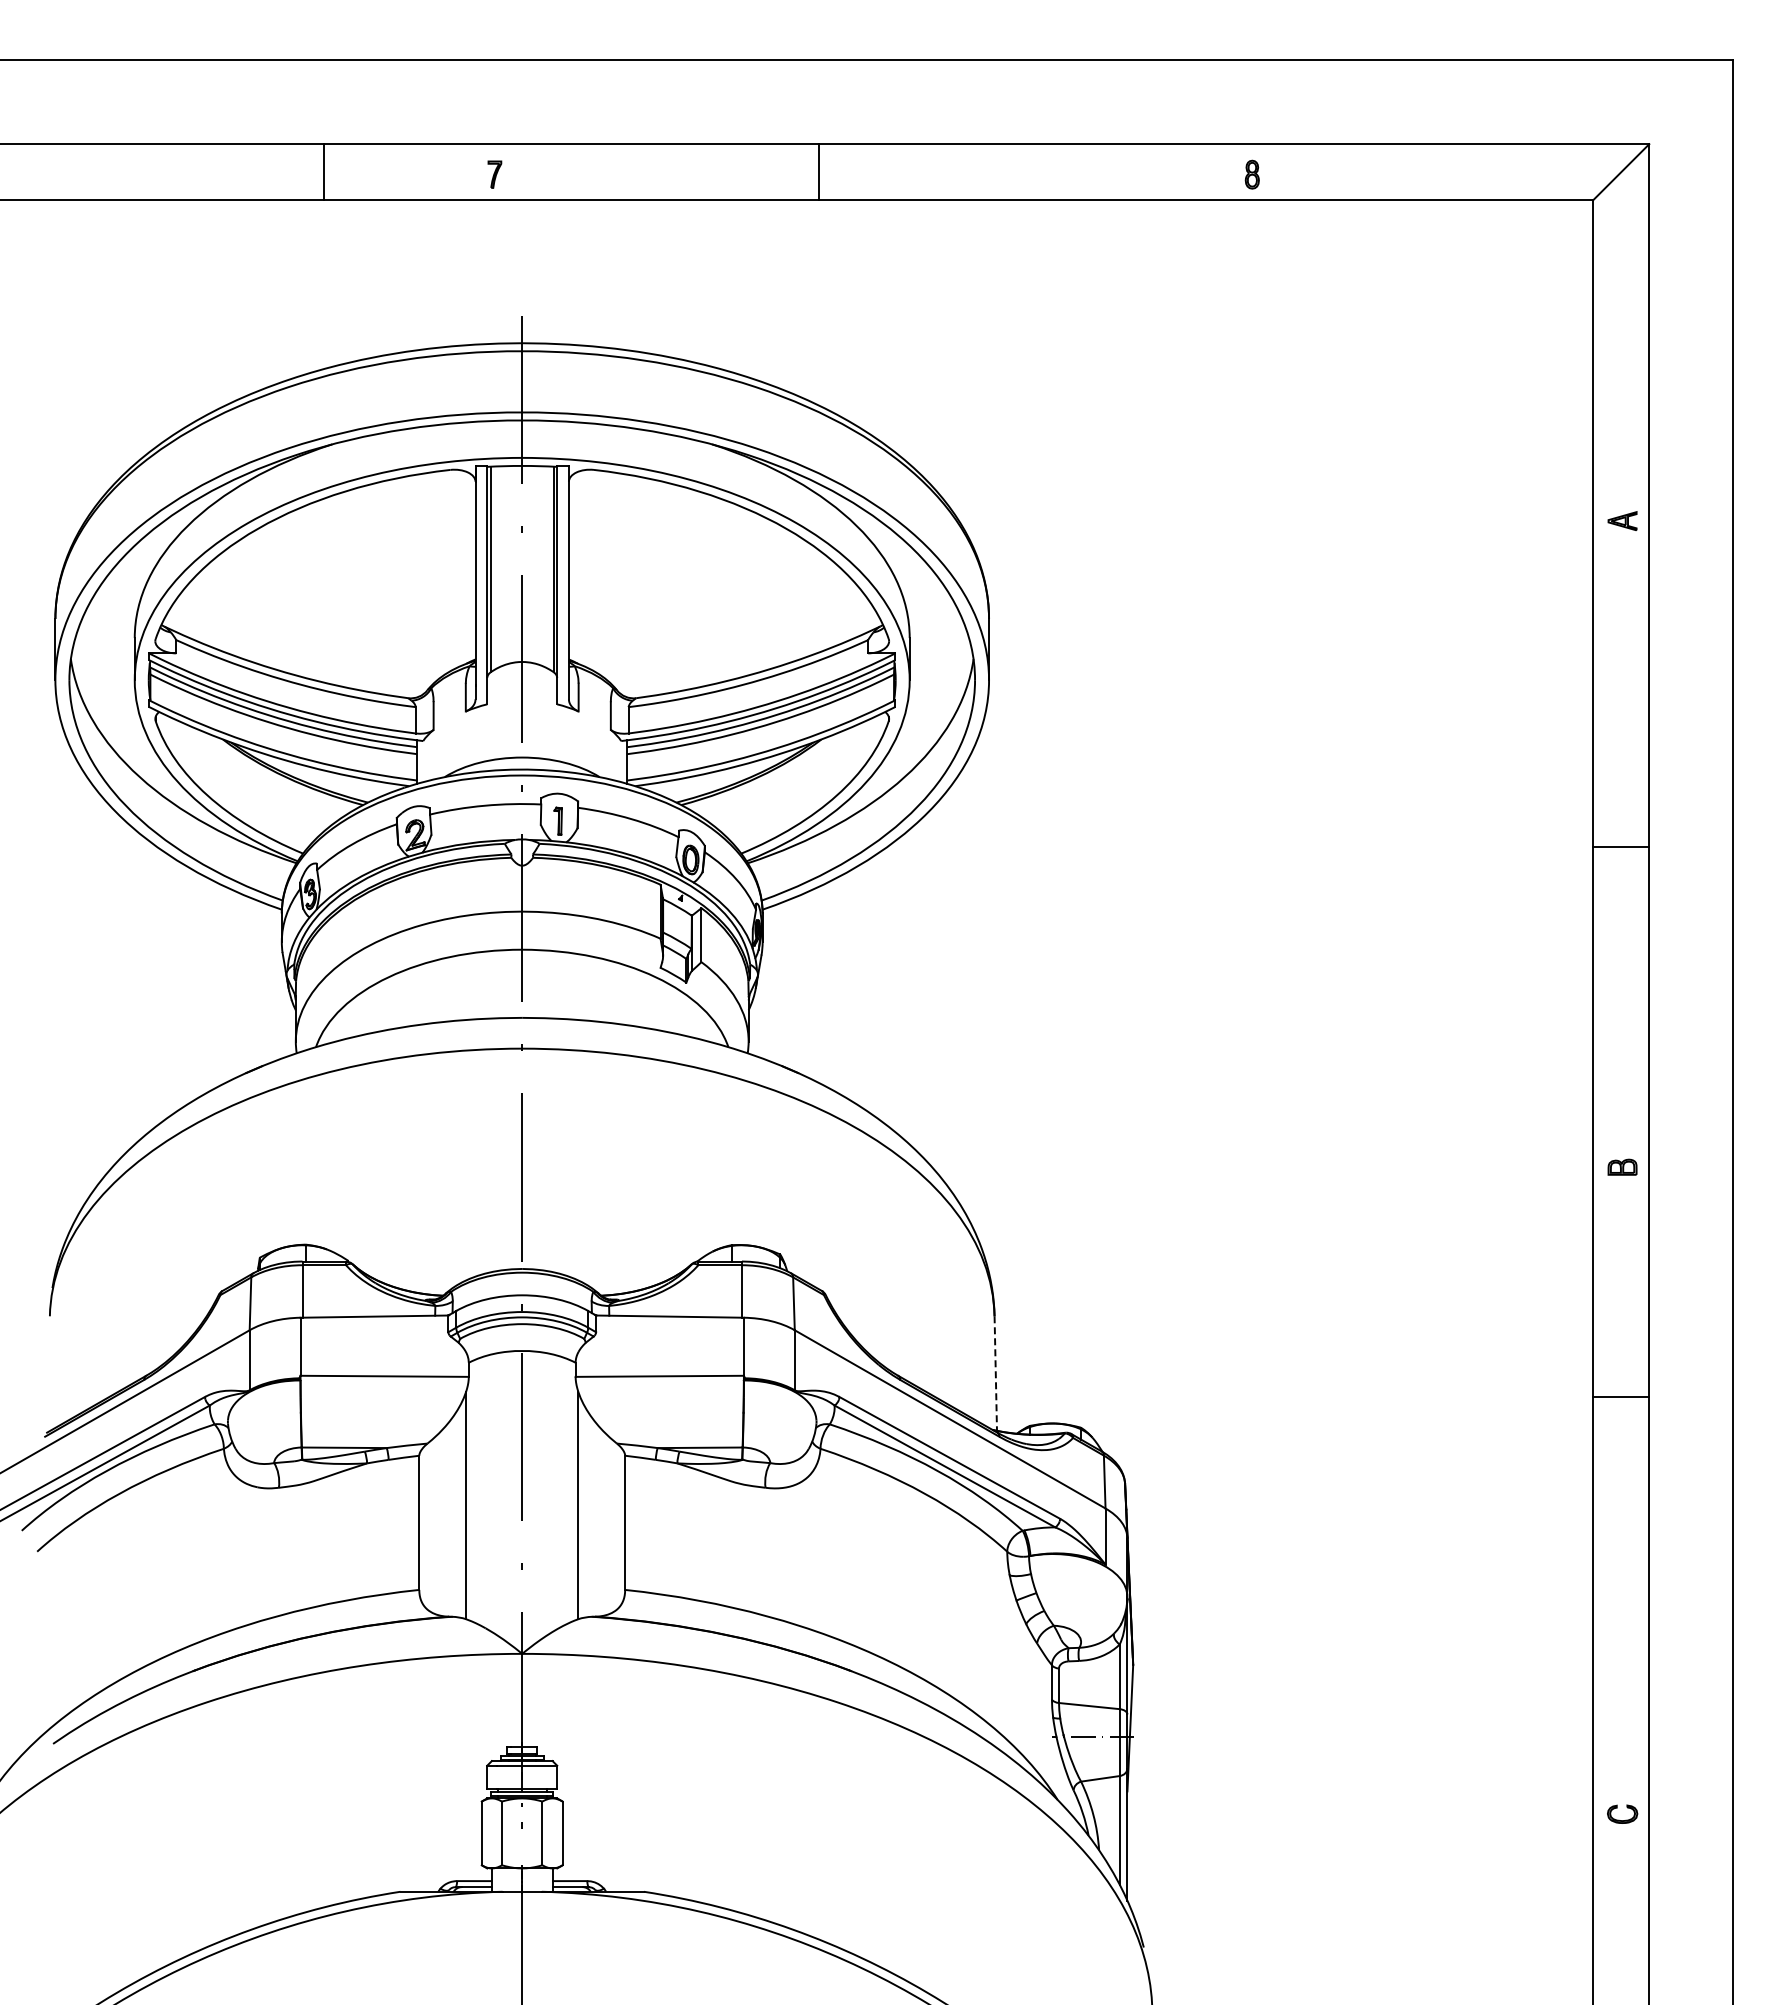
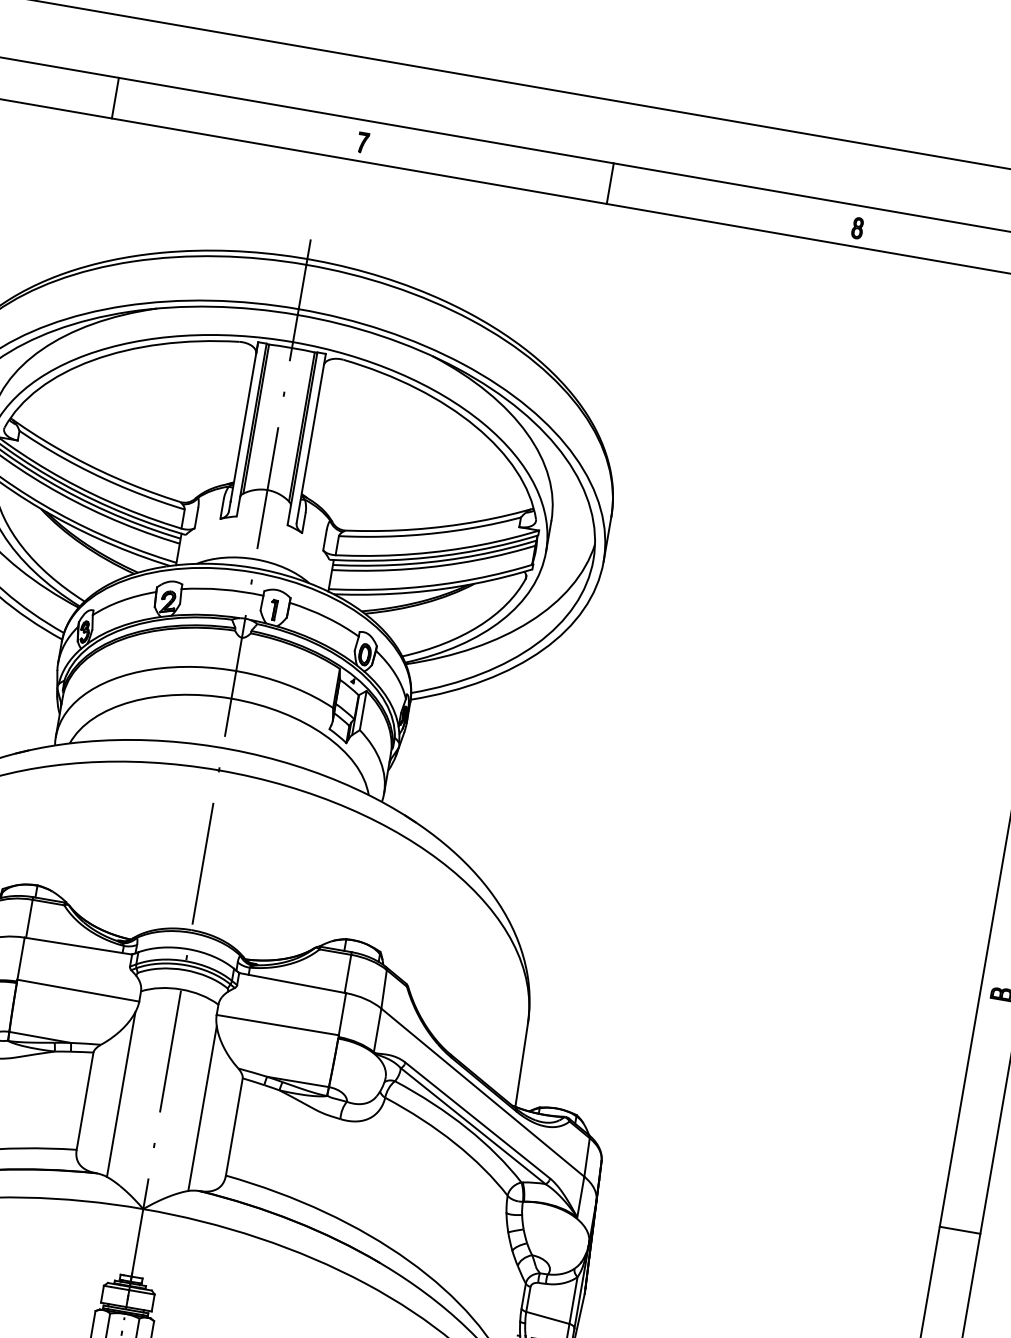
line: (323, 172) -> (115, 98), moved
line: (818, 172) -> (610, 183), moved
part: (494, 174) -> (362, 142), moved
line: (995, 1374) -> (521, 1065), dashed -> solid
line: (1621, 1397) -> (960, 1230), moved

